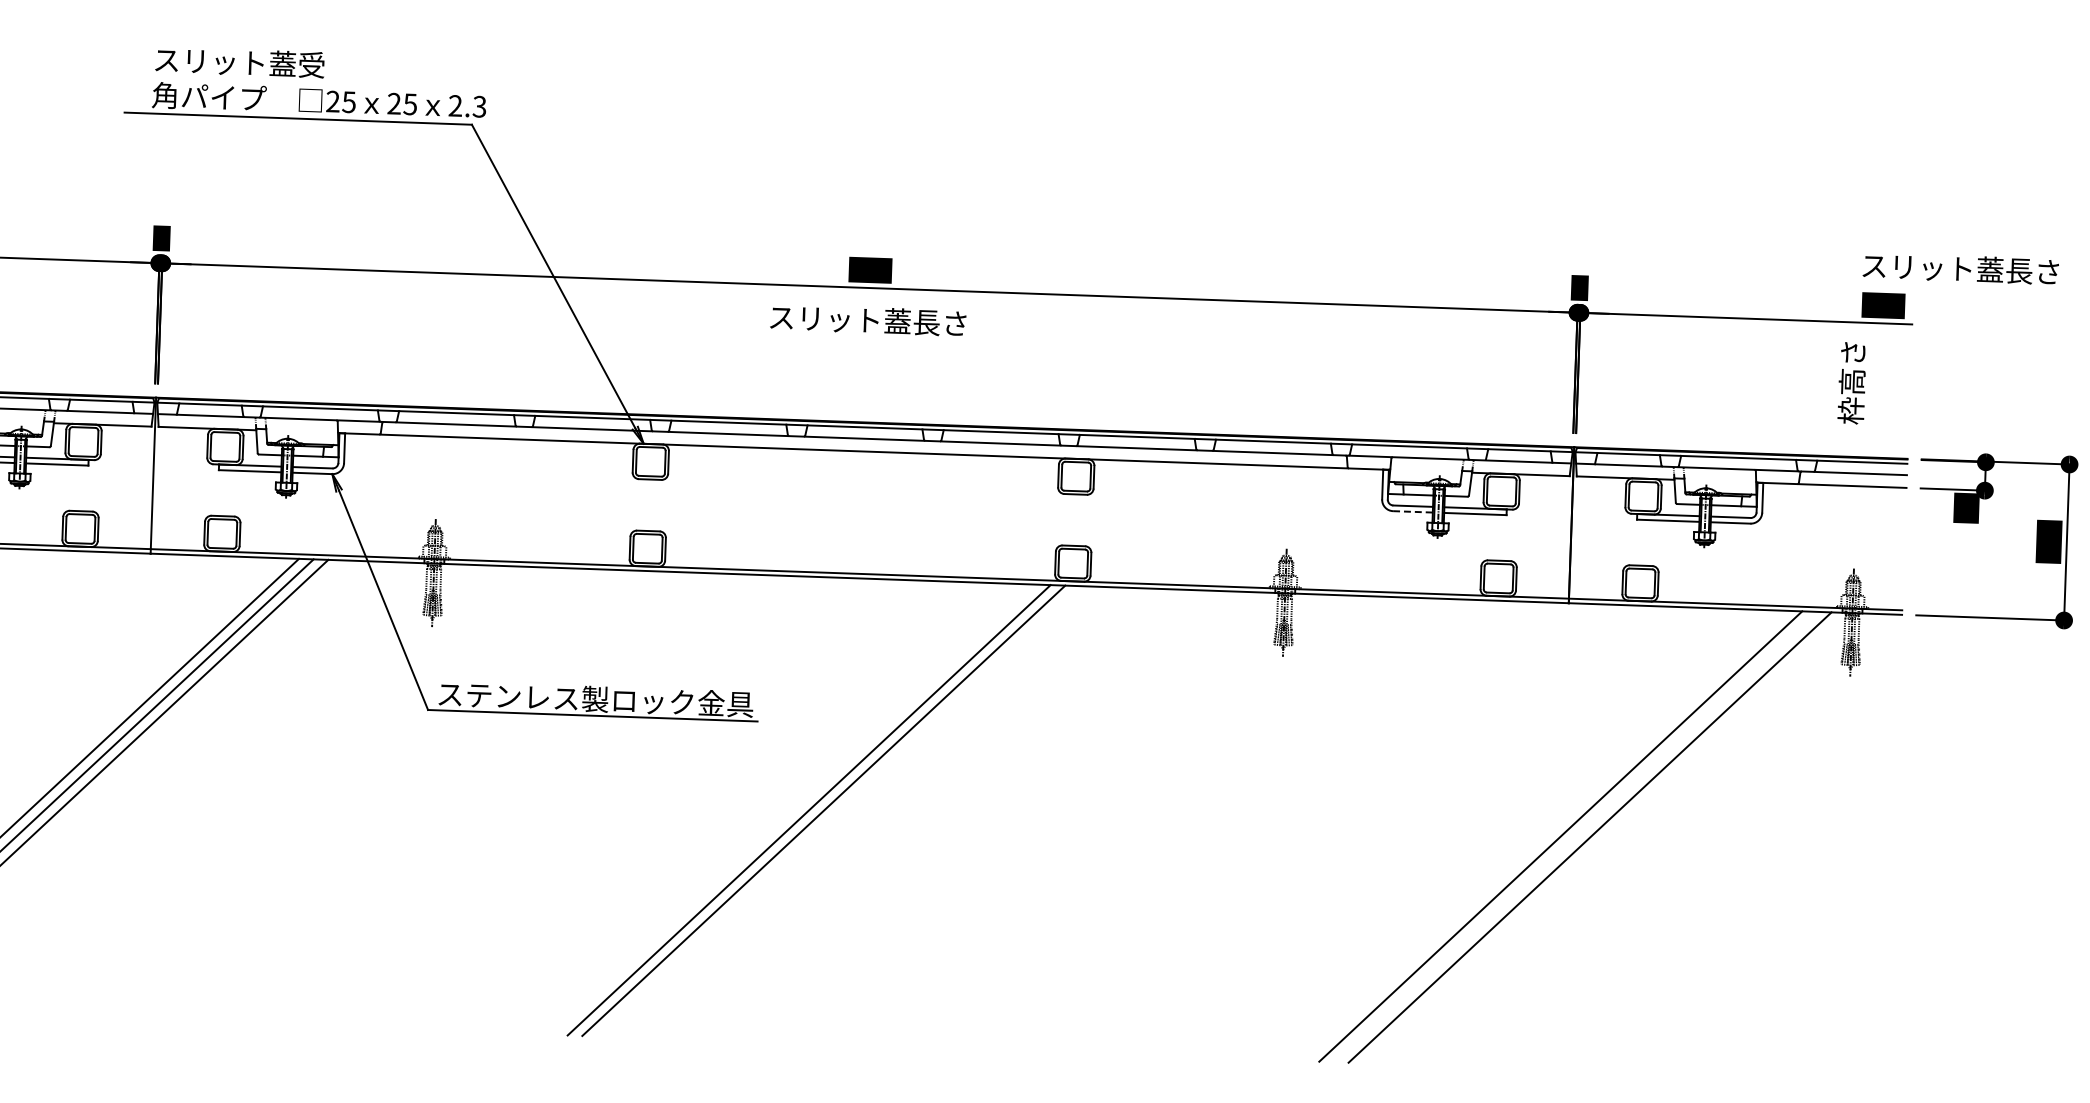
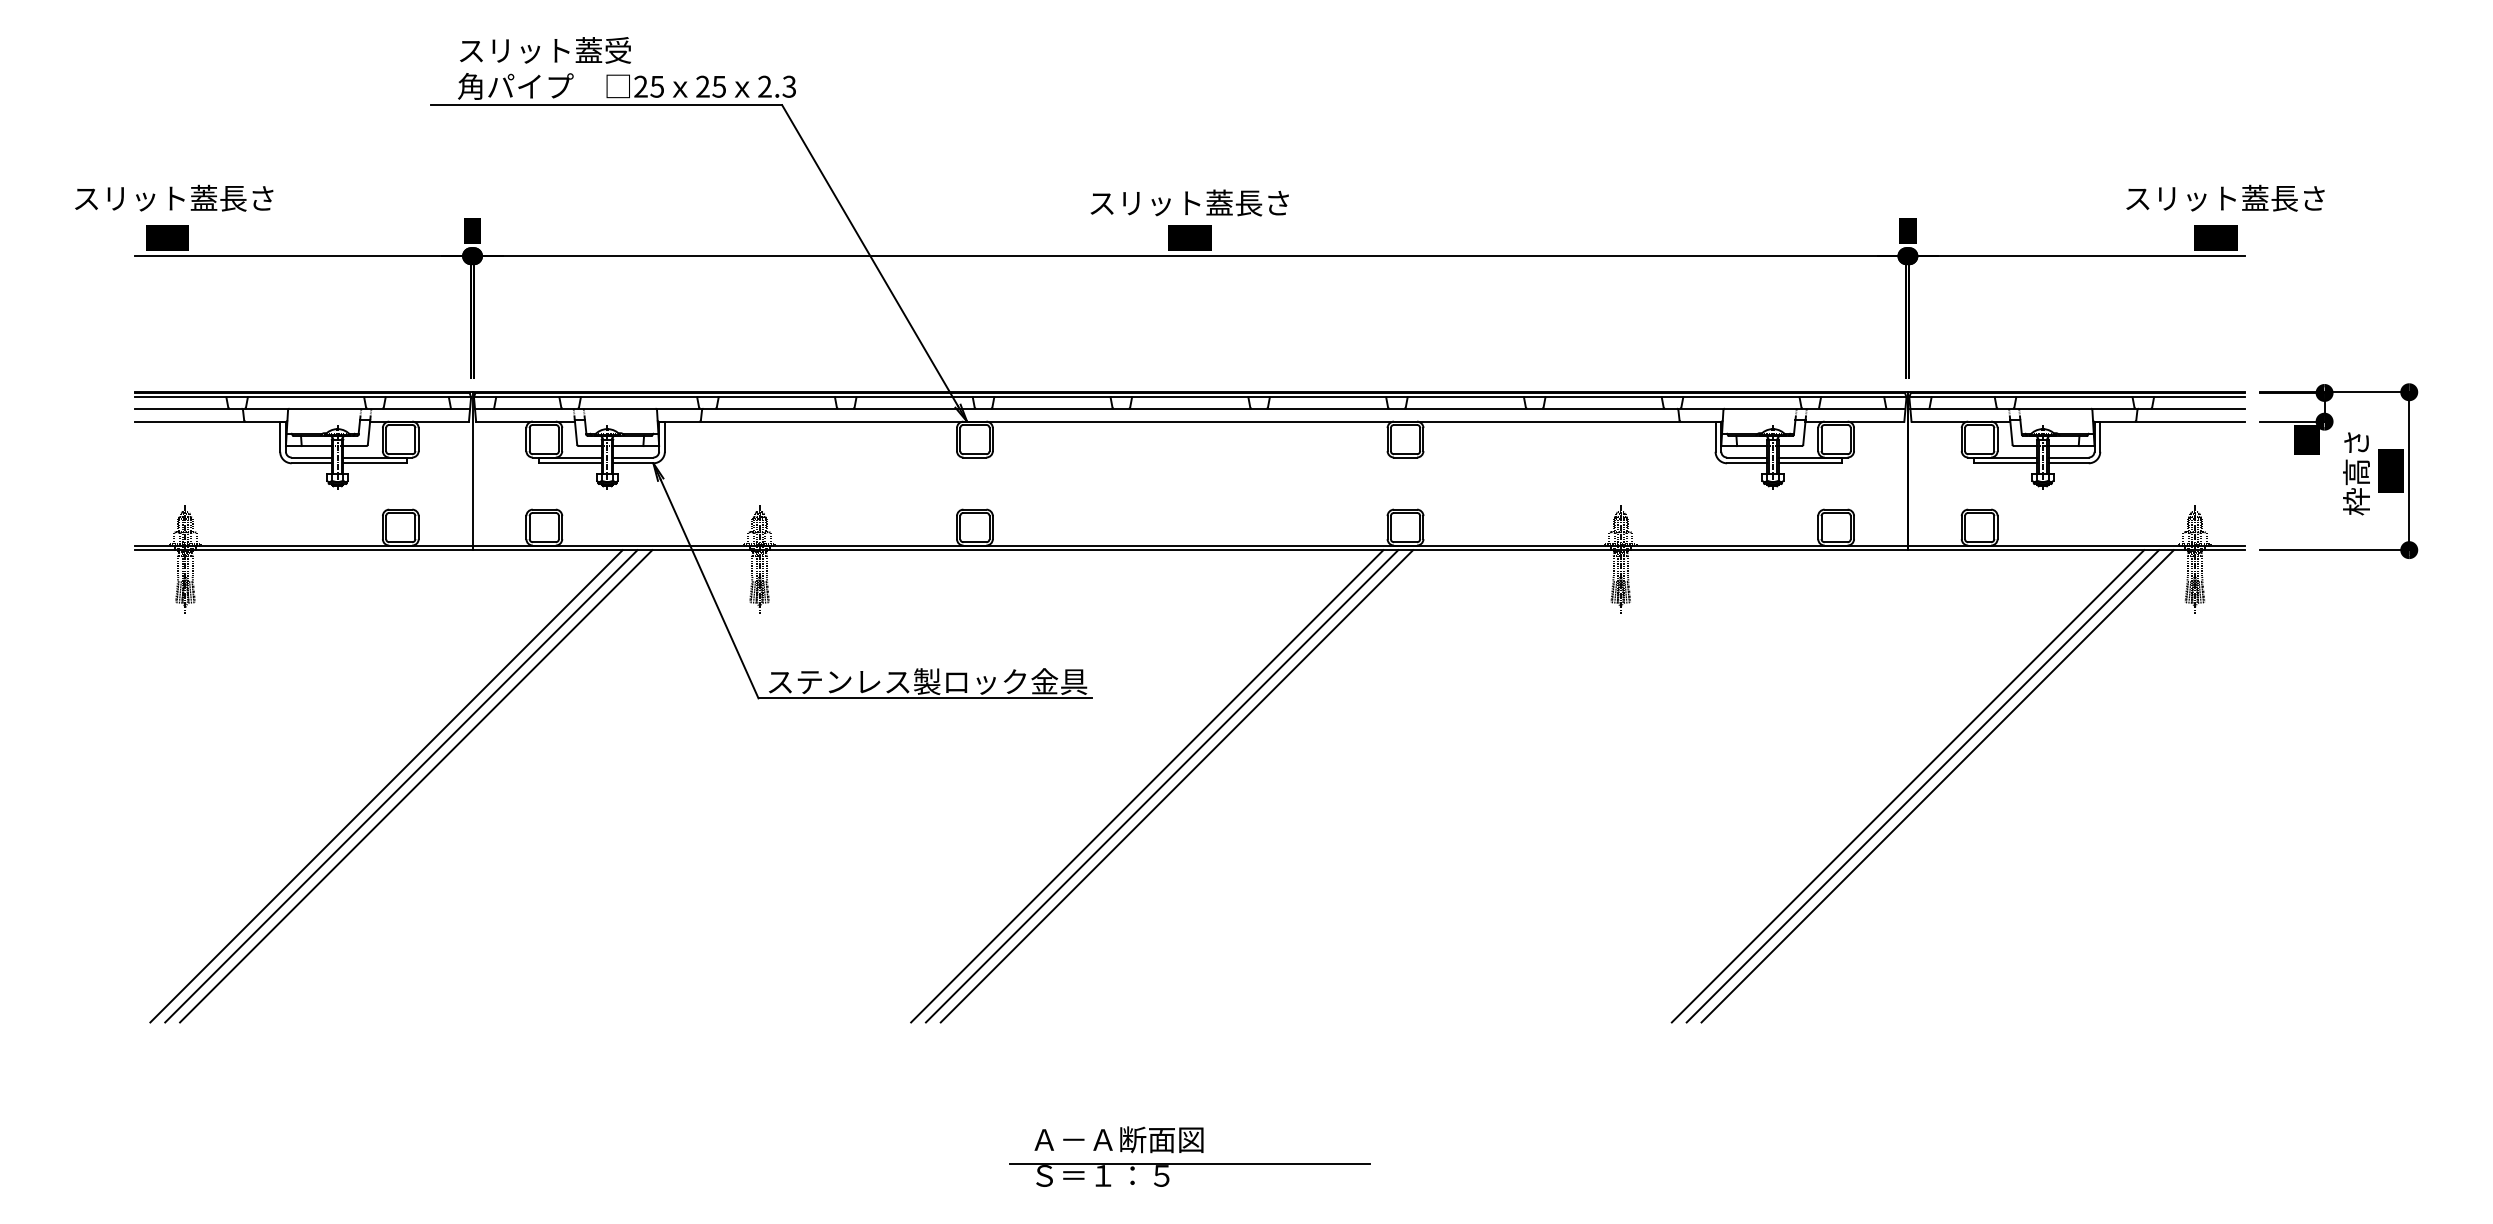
text: (1960, 268) -> (2225, 197), moved
text: (868, 319) -> (1189, 202), moved
text: (1852, 382) -> (2356, 473), moved
line: (1413, 512) -> (1747, 463), dashed -> solid
line: (838, 811) -> (1176, 786), added
line: (1575, 837) -> (1922, 786), added

